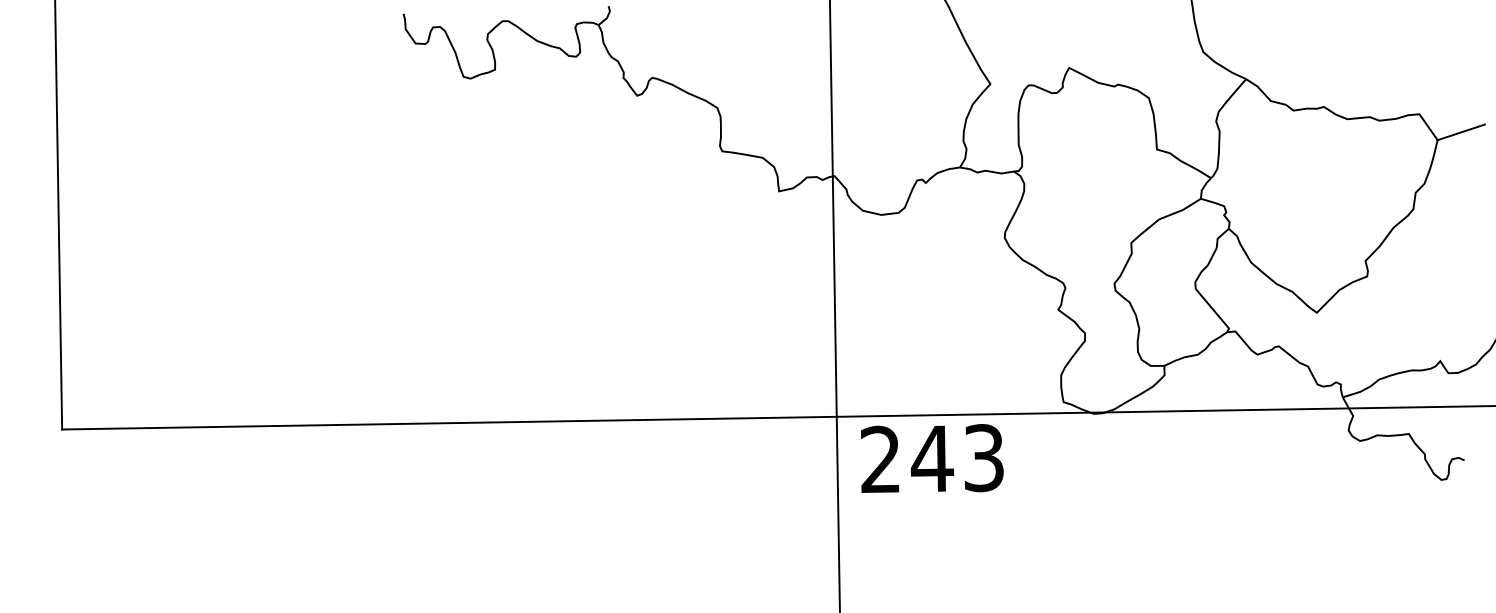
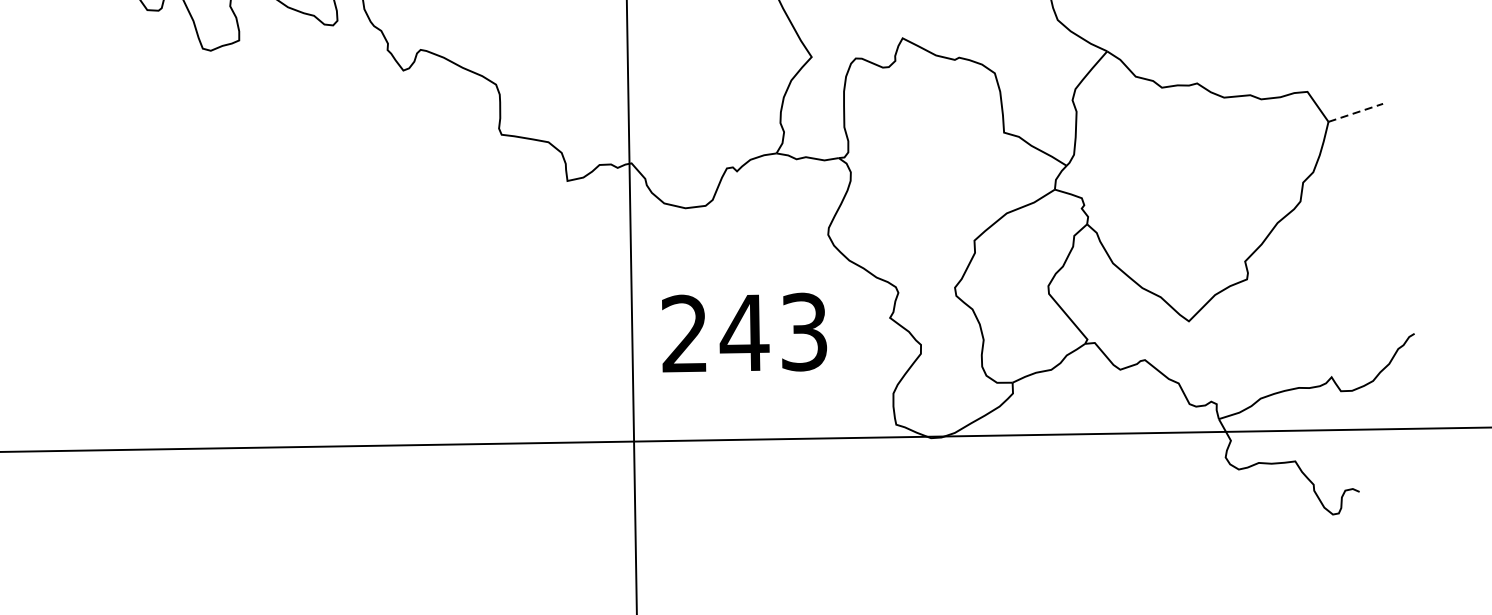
line: (1461, 132) -> (1356, 112), solid -> dashed
text: (932, 458) -> (744, 332), moved

